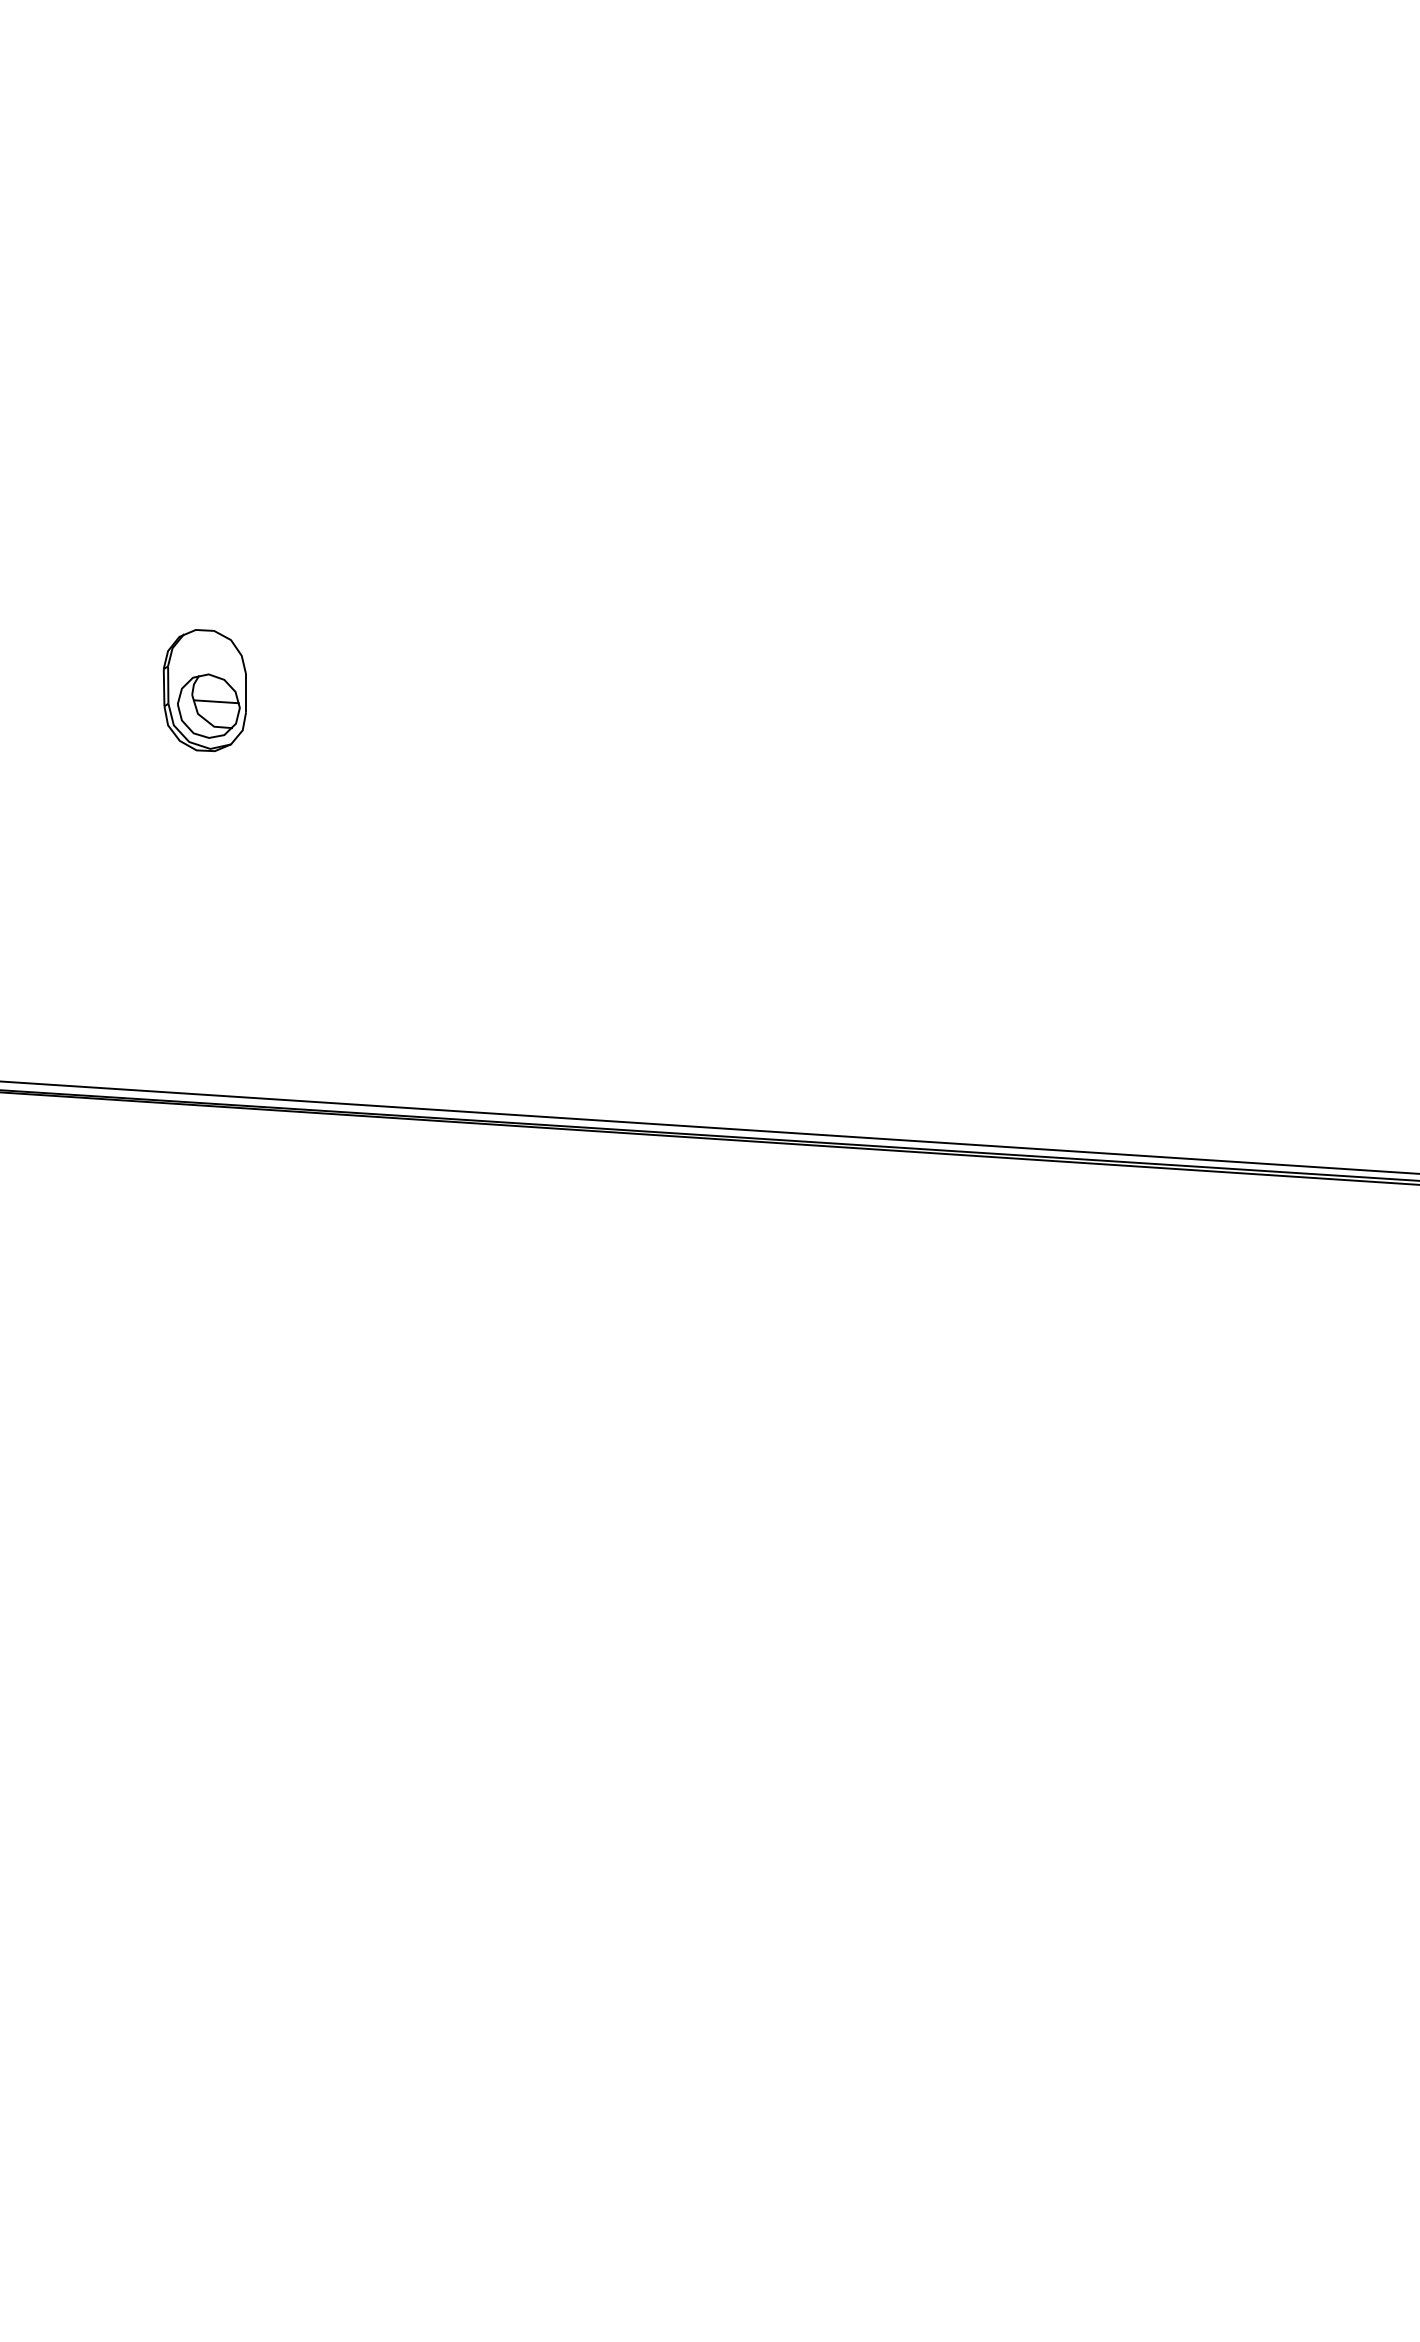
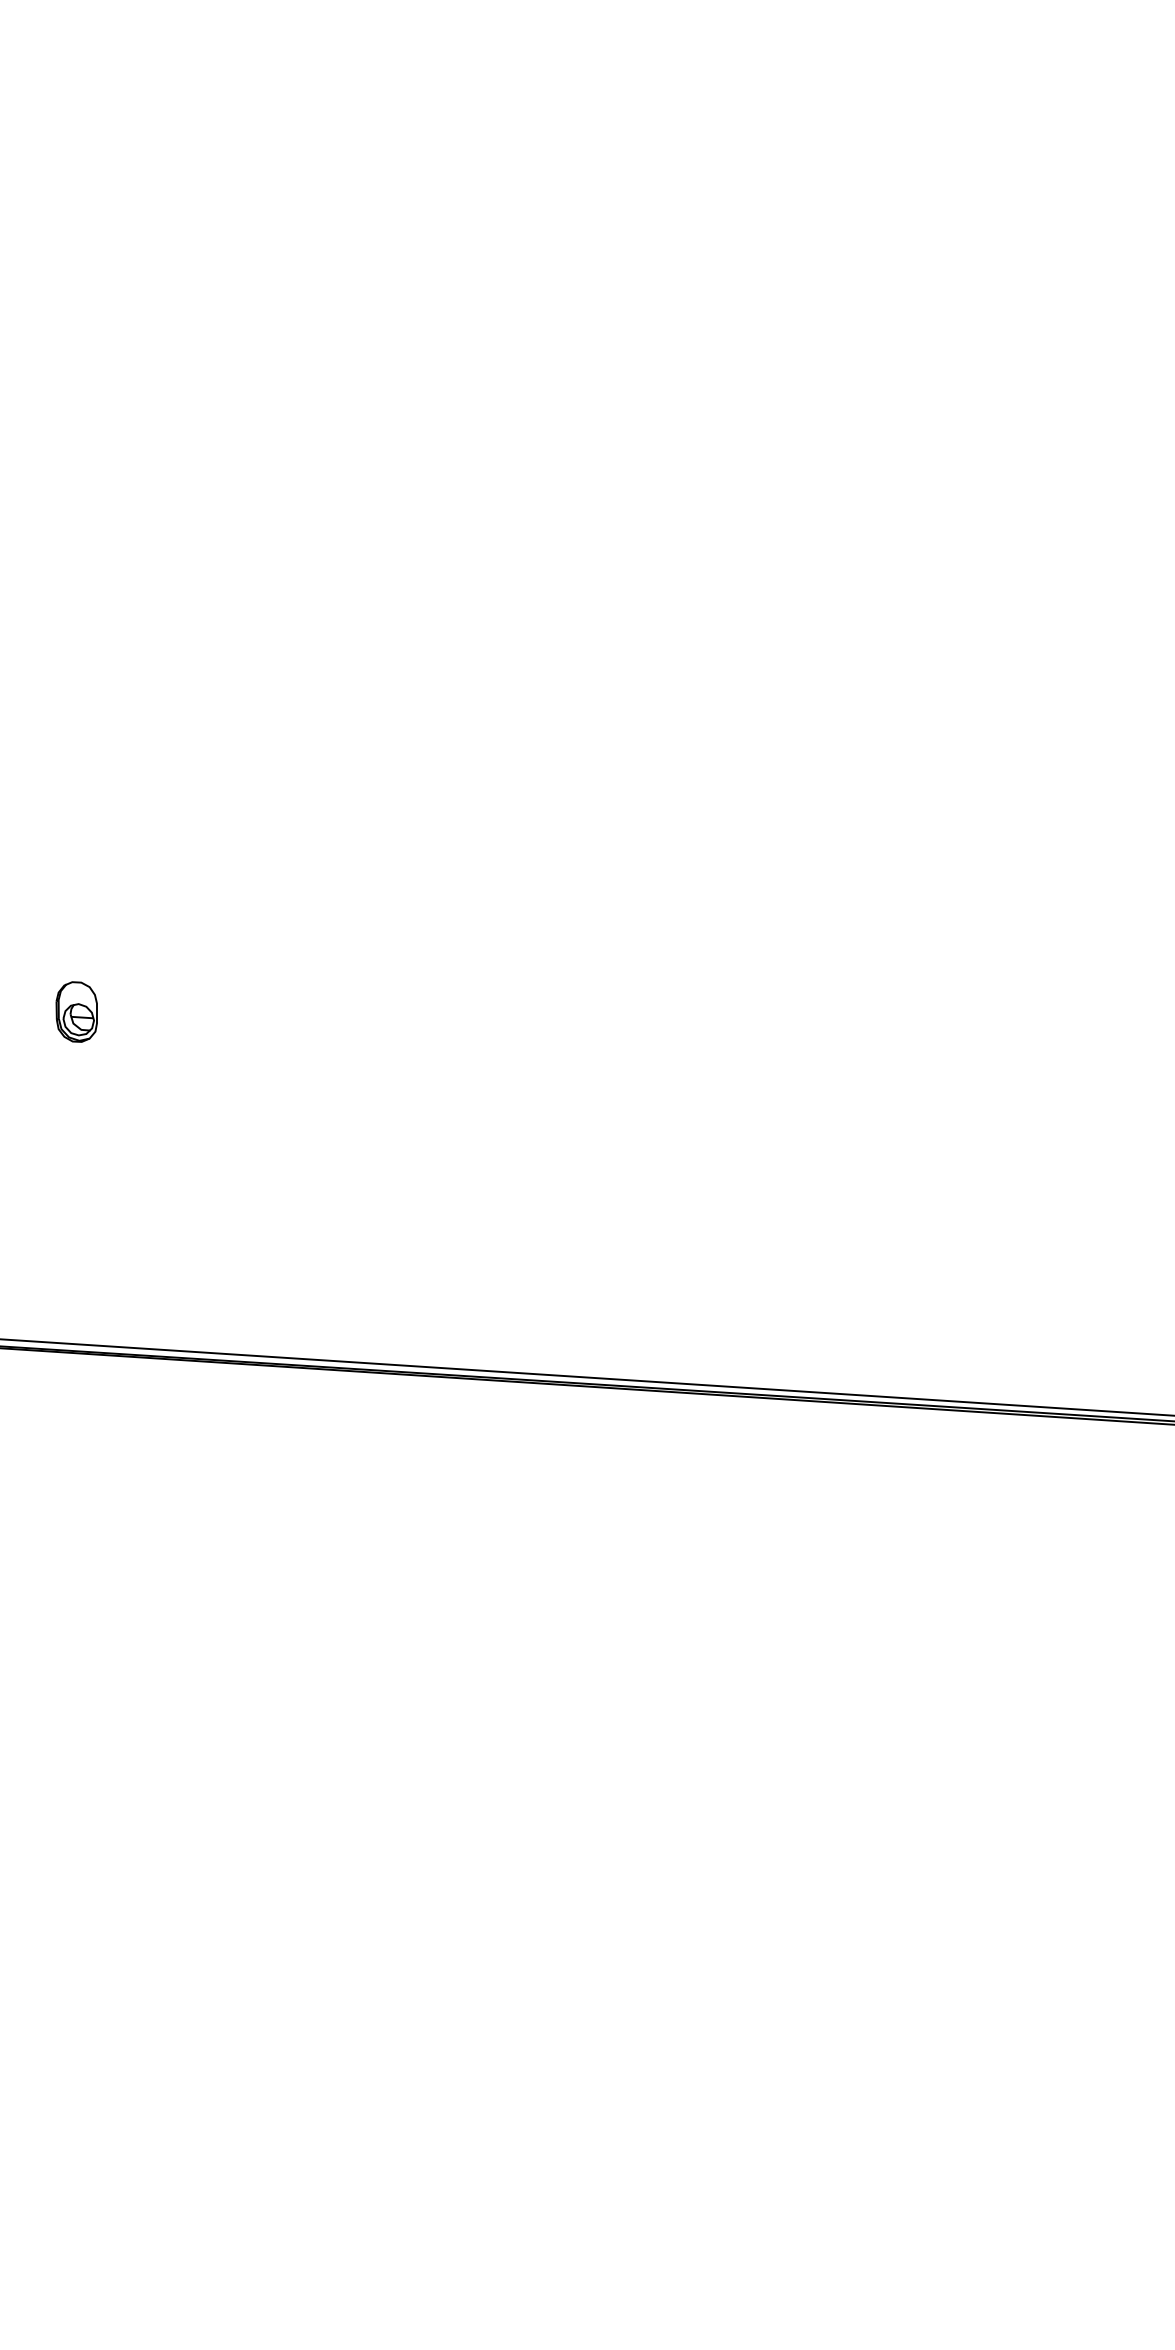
part: (204, 689) -> (76, 1011), size x0.6

